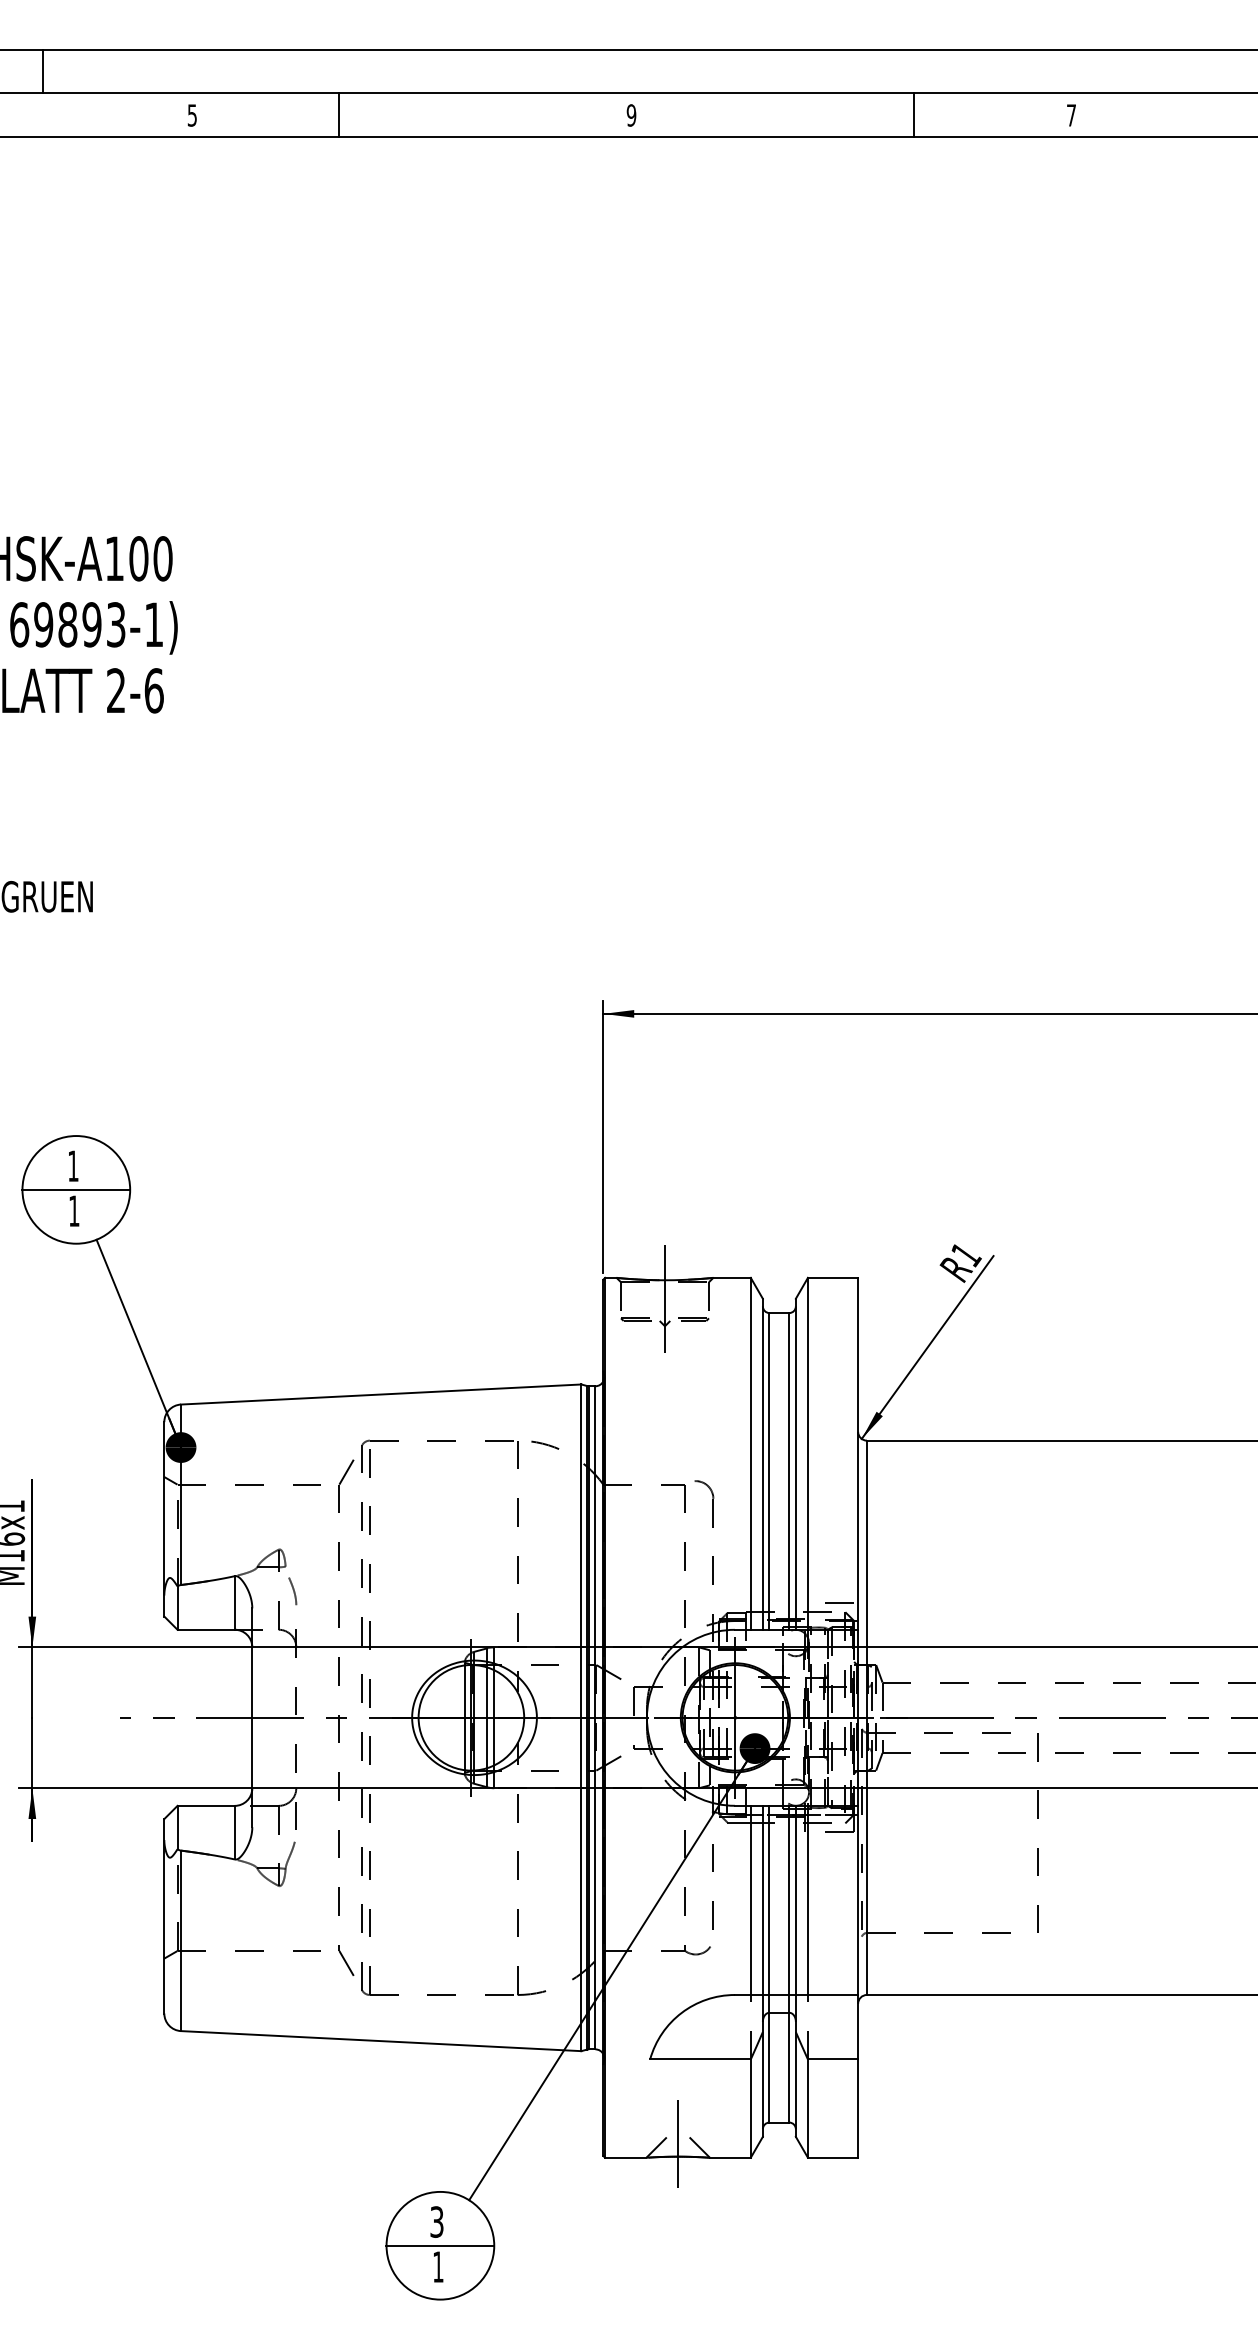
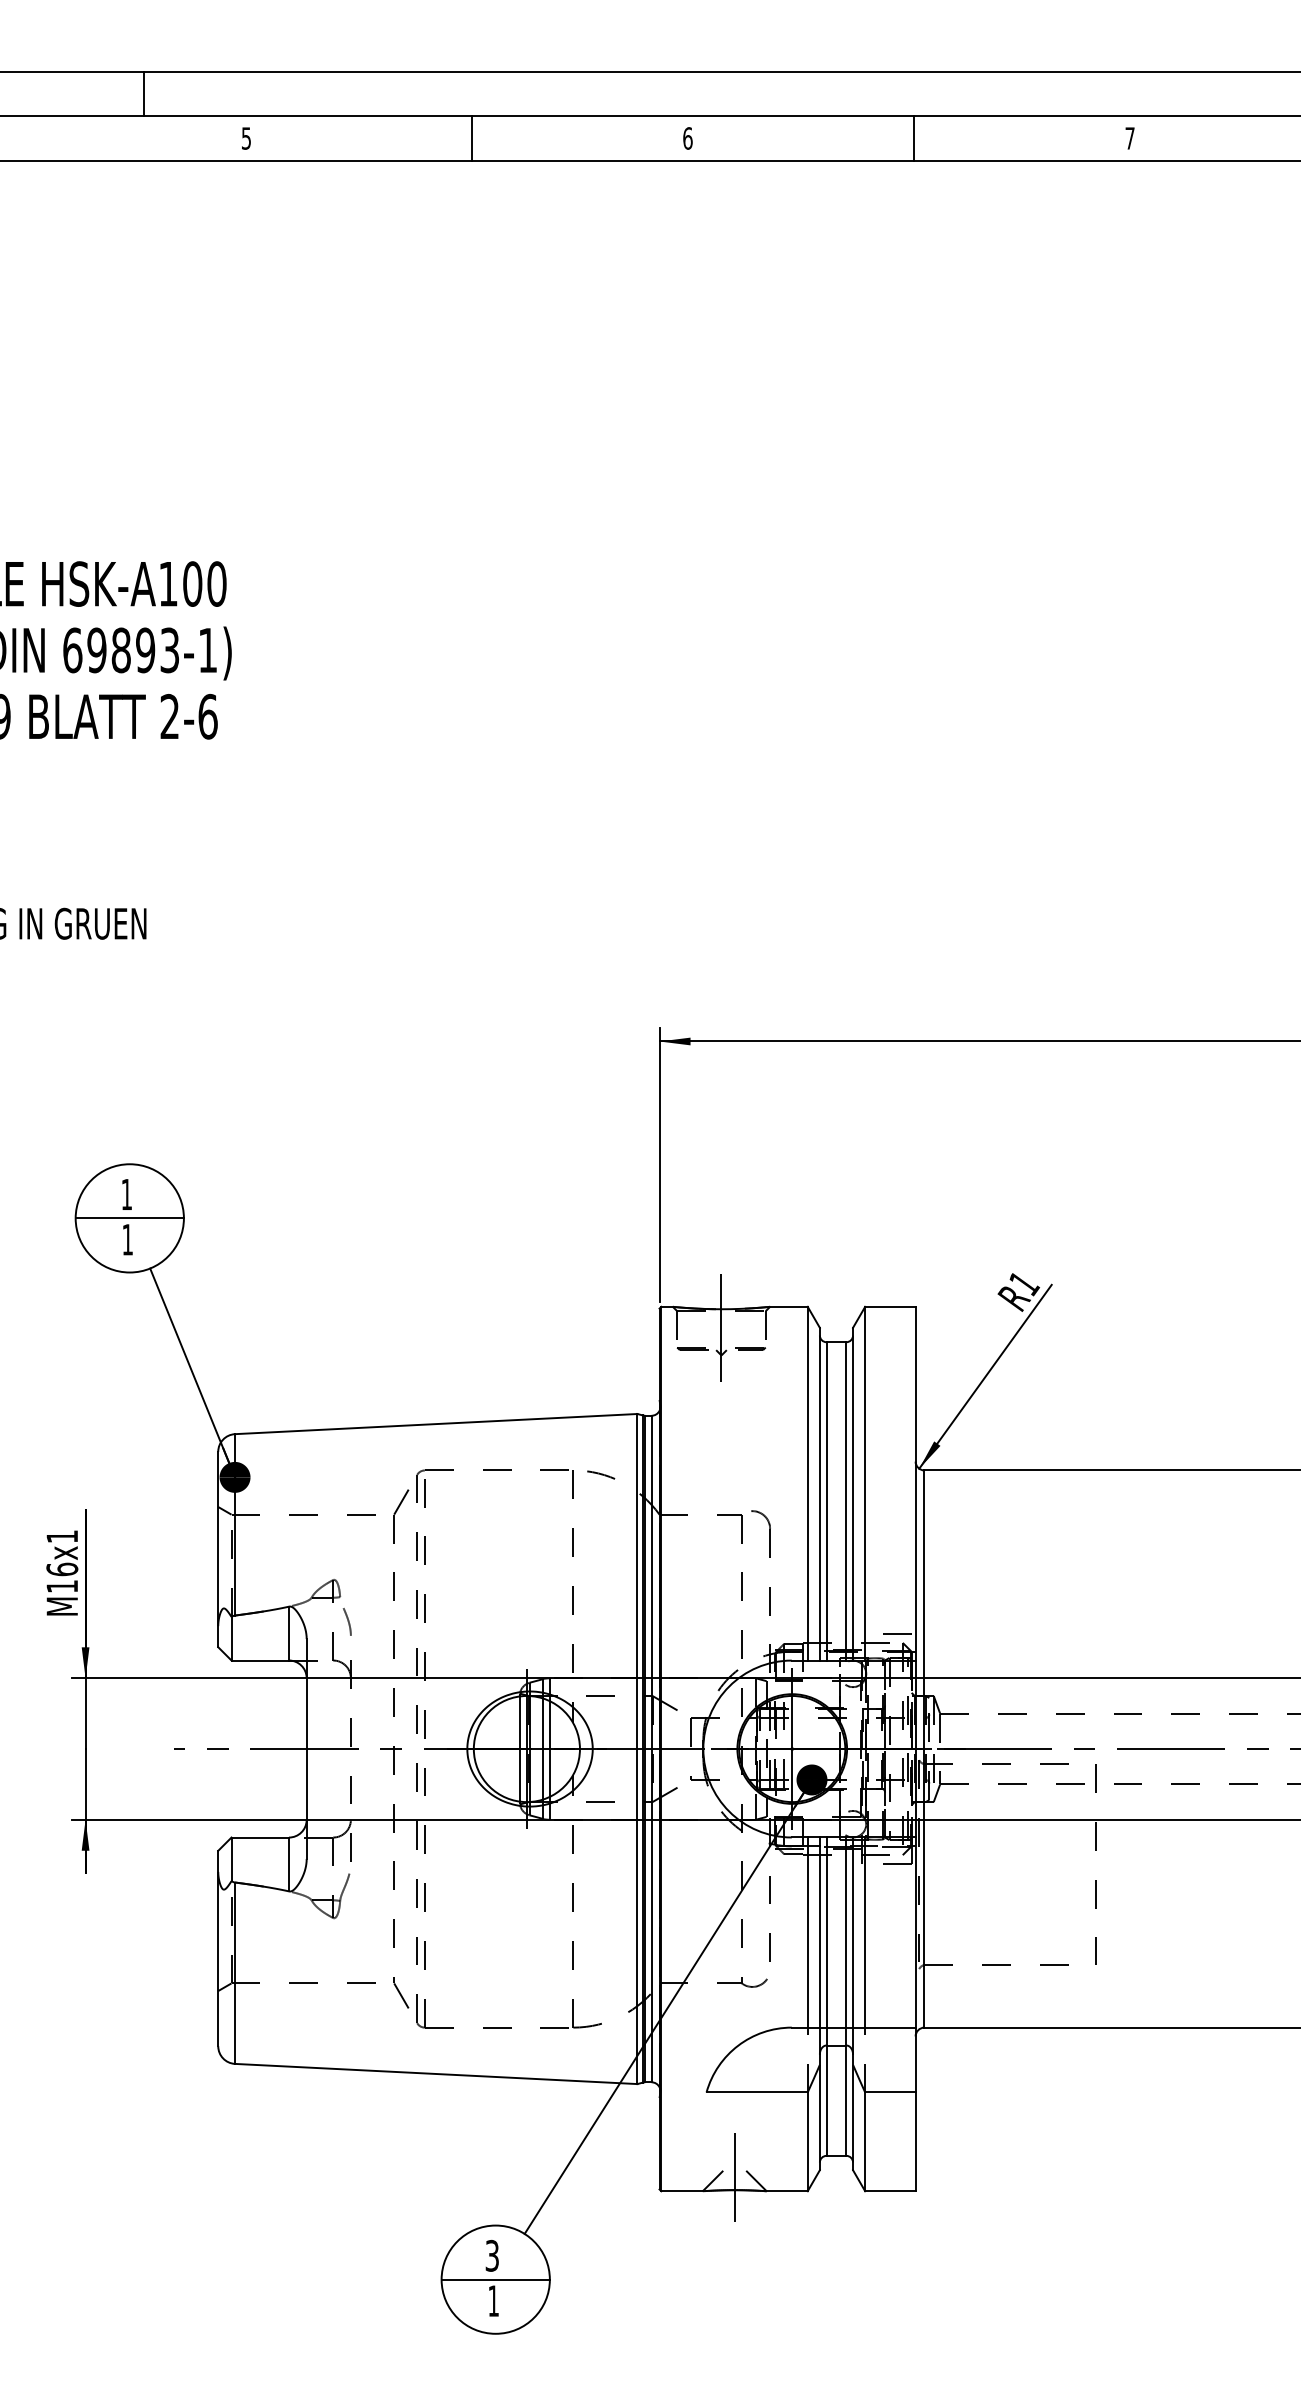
line: (43, 71) -> (144, 94), moved
line: (338, 115) -> (471, 138), moved
text: (631, 115) -> (687, 138), 9 -> 6
line: (913, 115) -> (913, 138), moved

